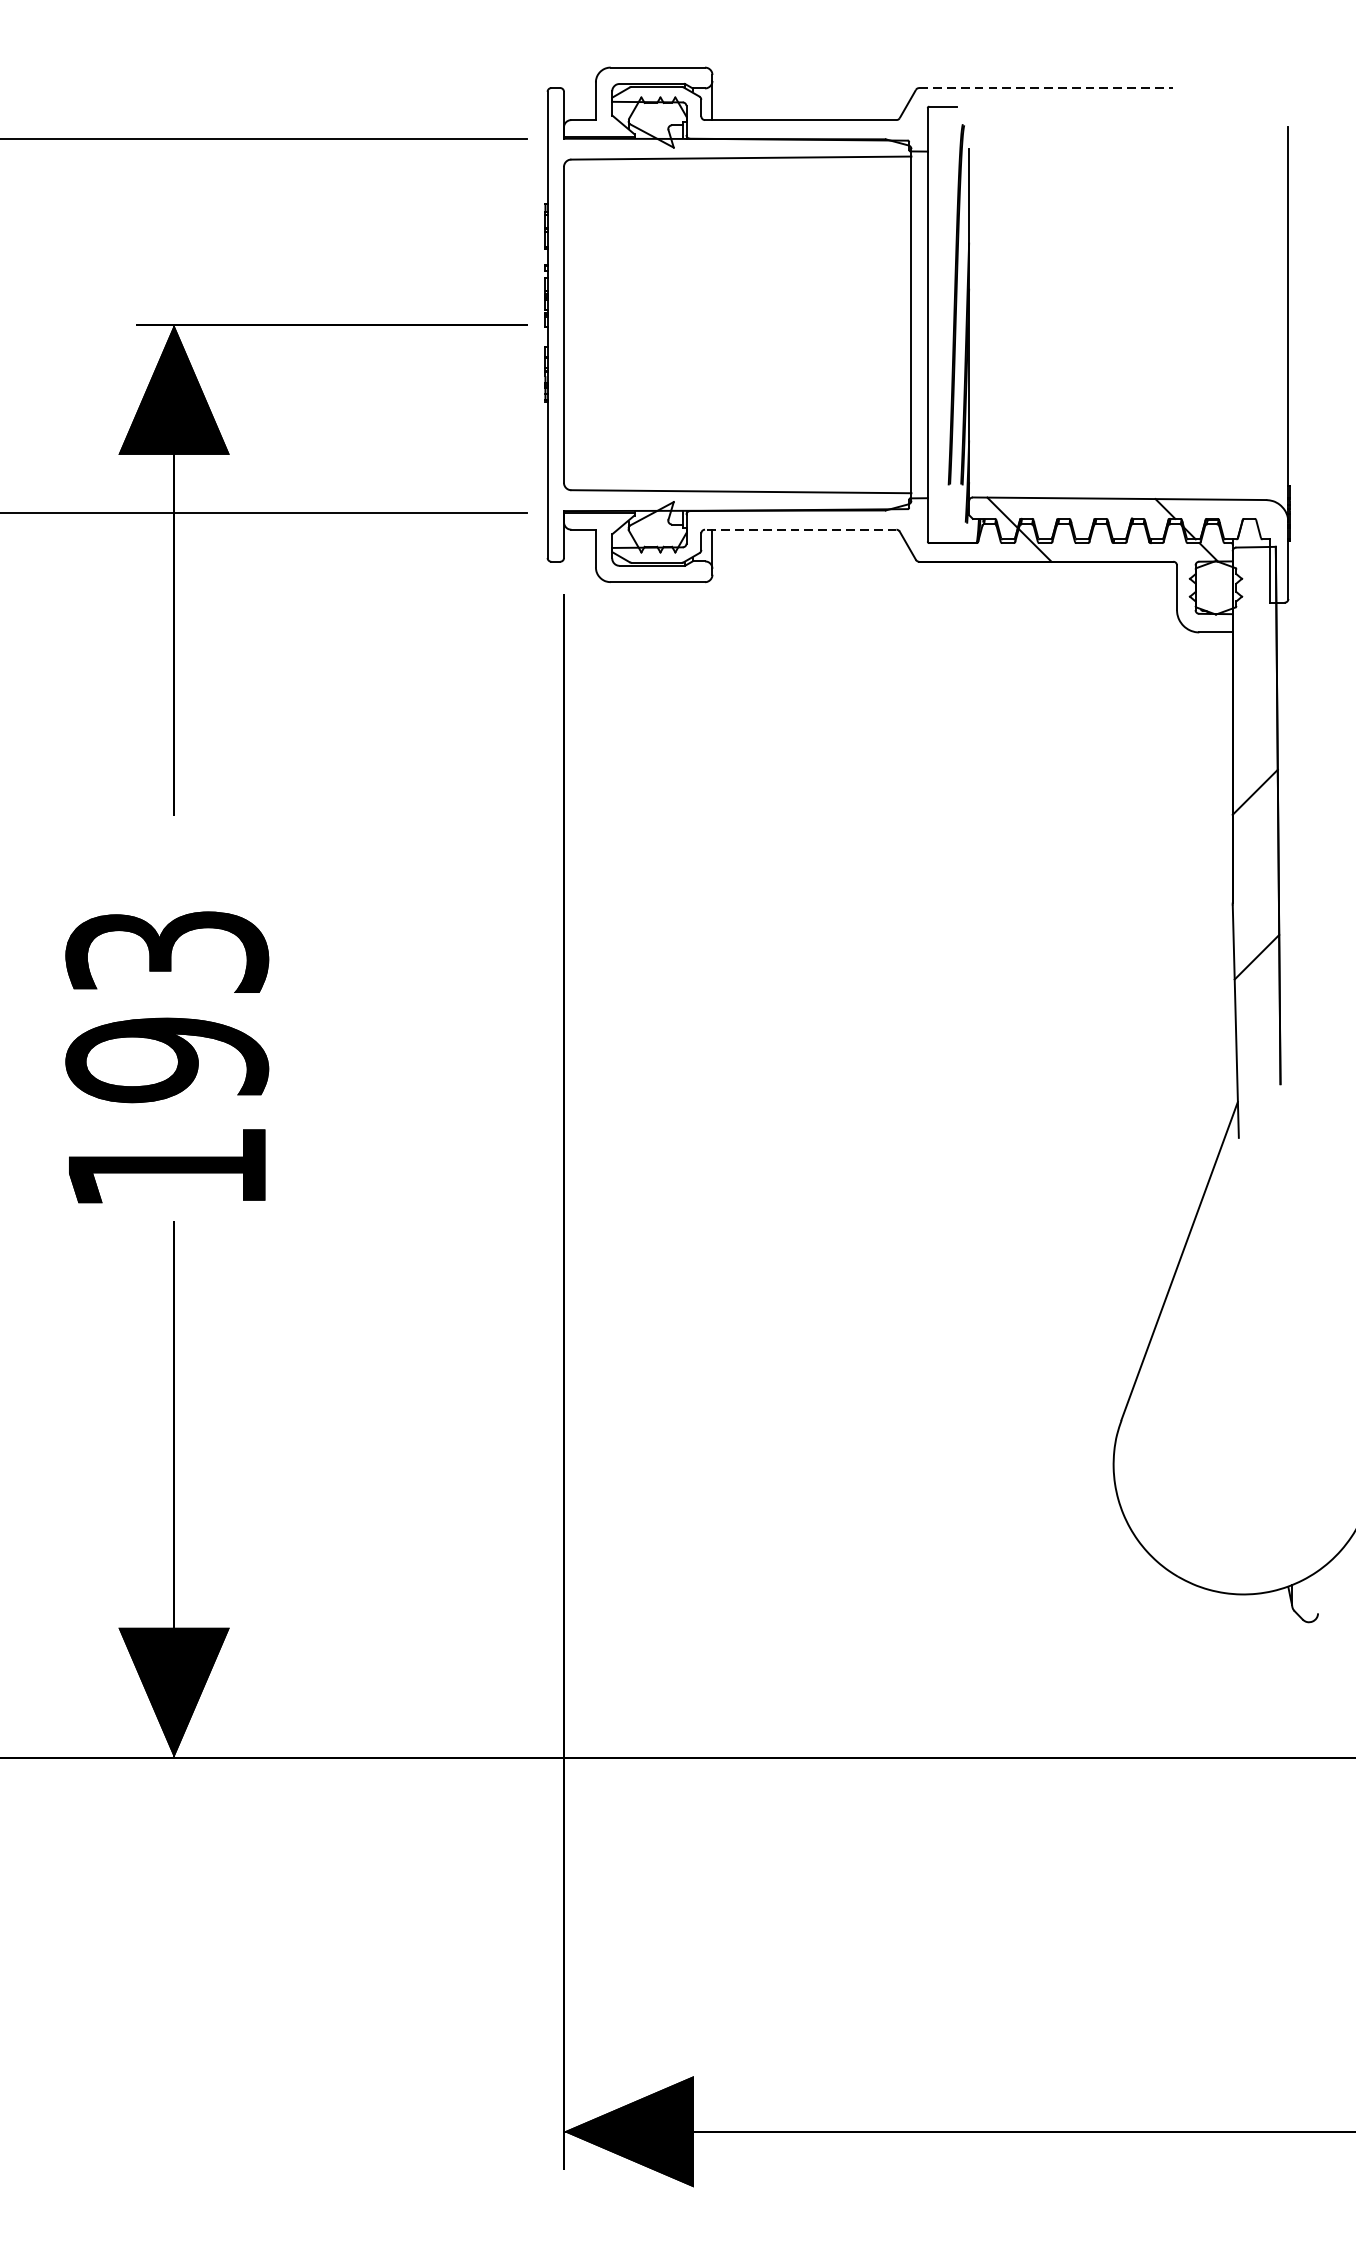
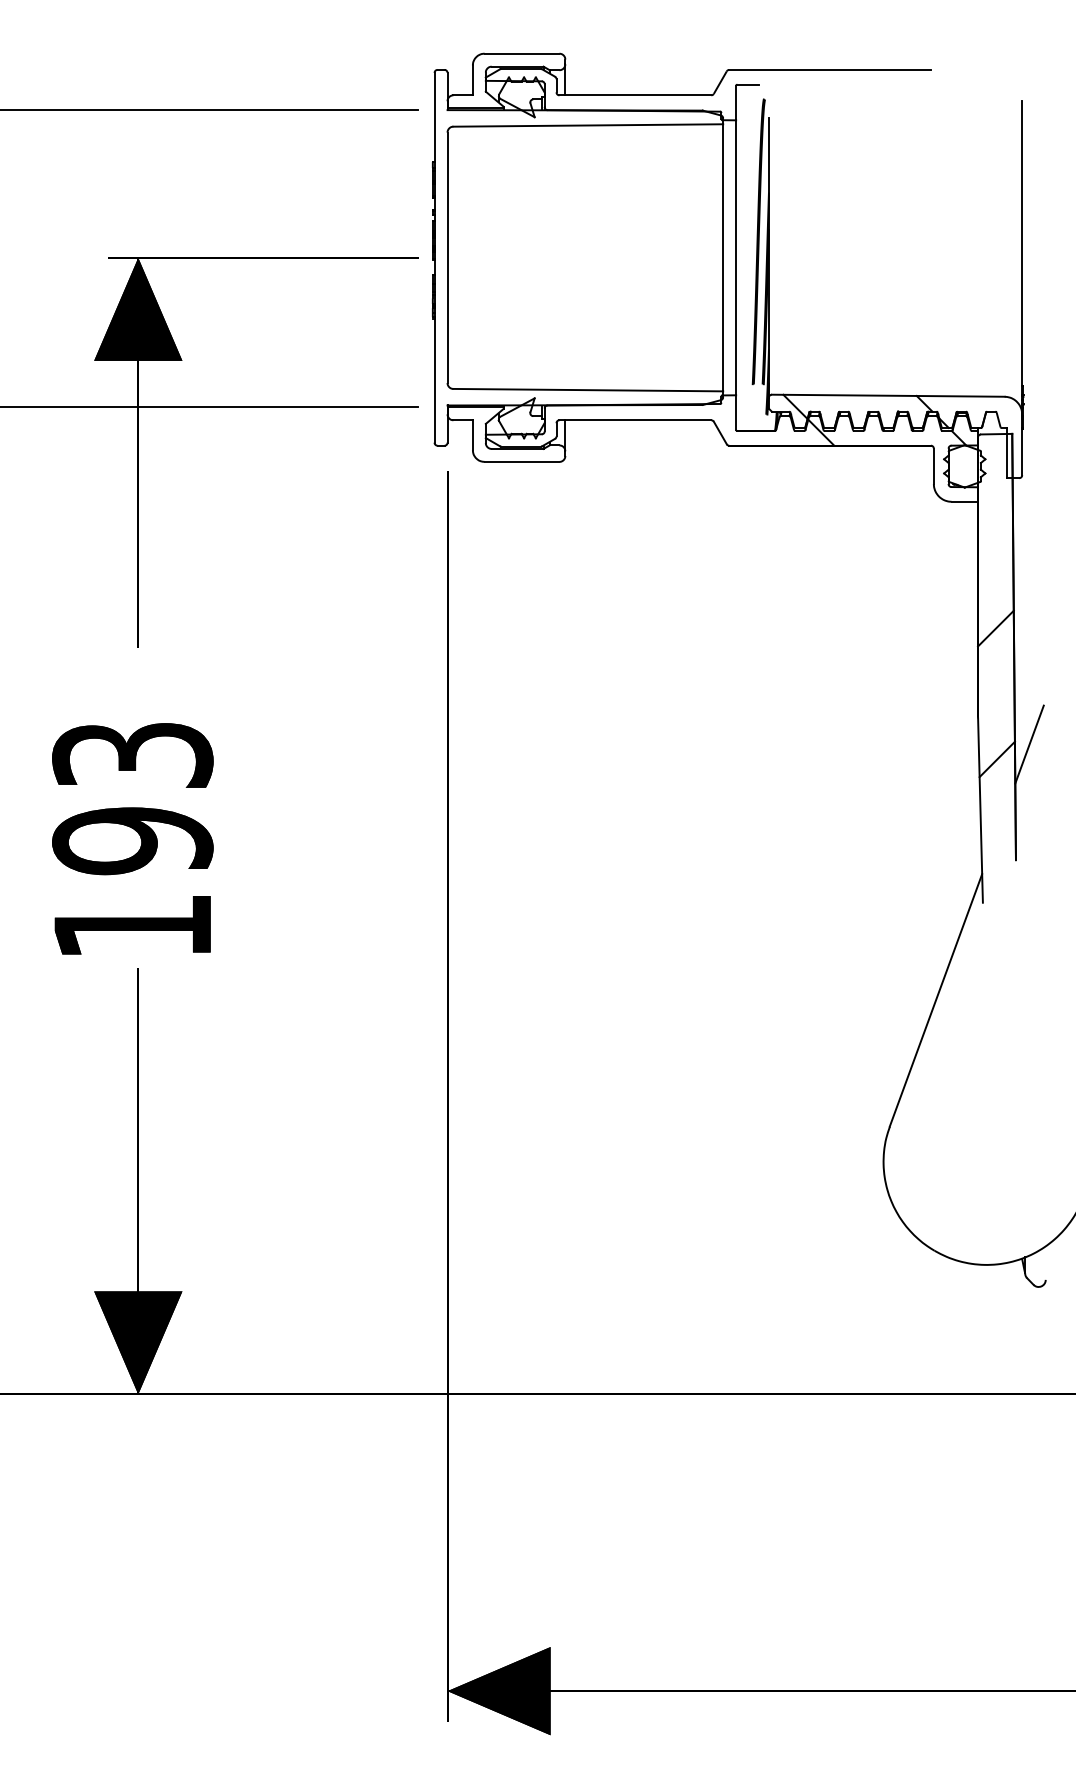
line: (1046, 87) -> (830, 69), dashed -> solid
line: (800, 529) -> (635, 420), dashed -> solid
line: (1297, 938) -> (1029, 744), added

